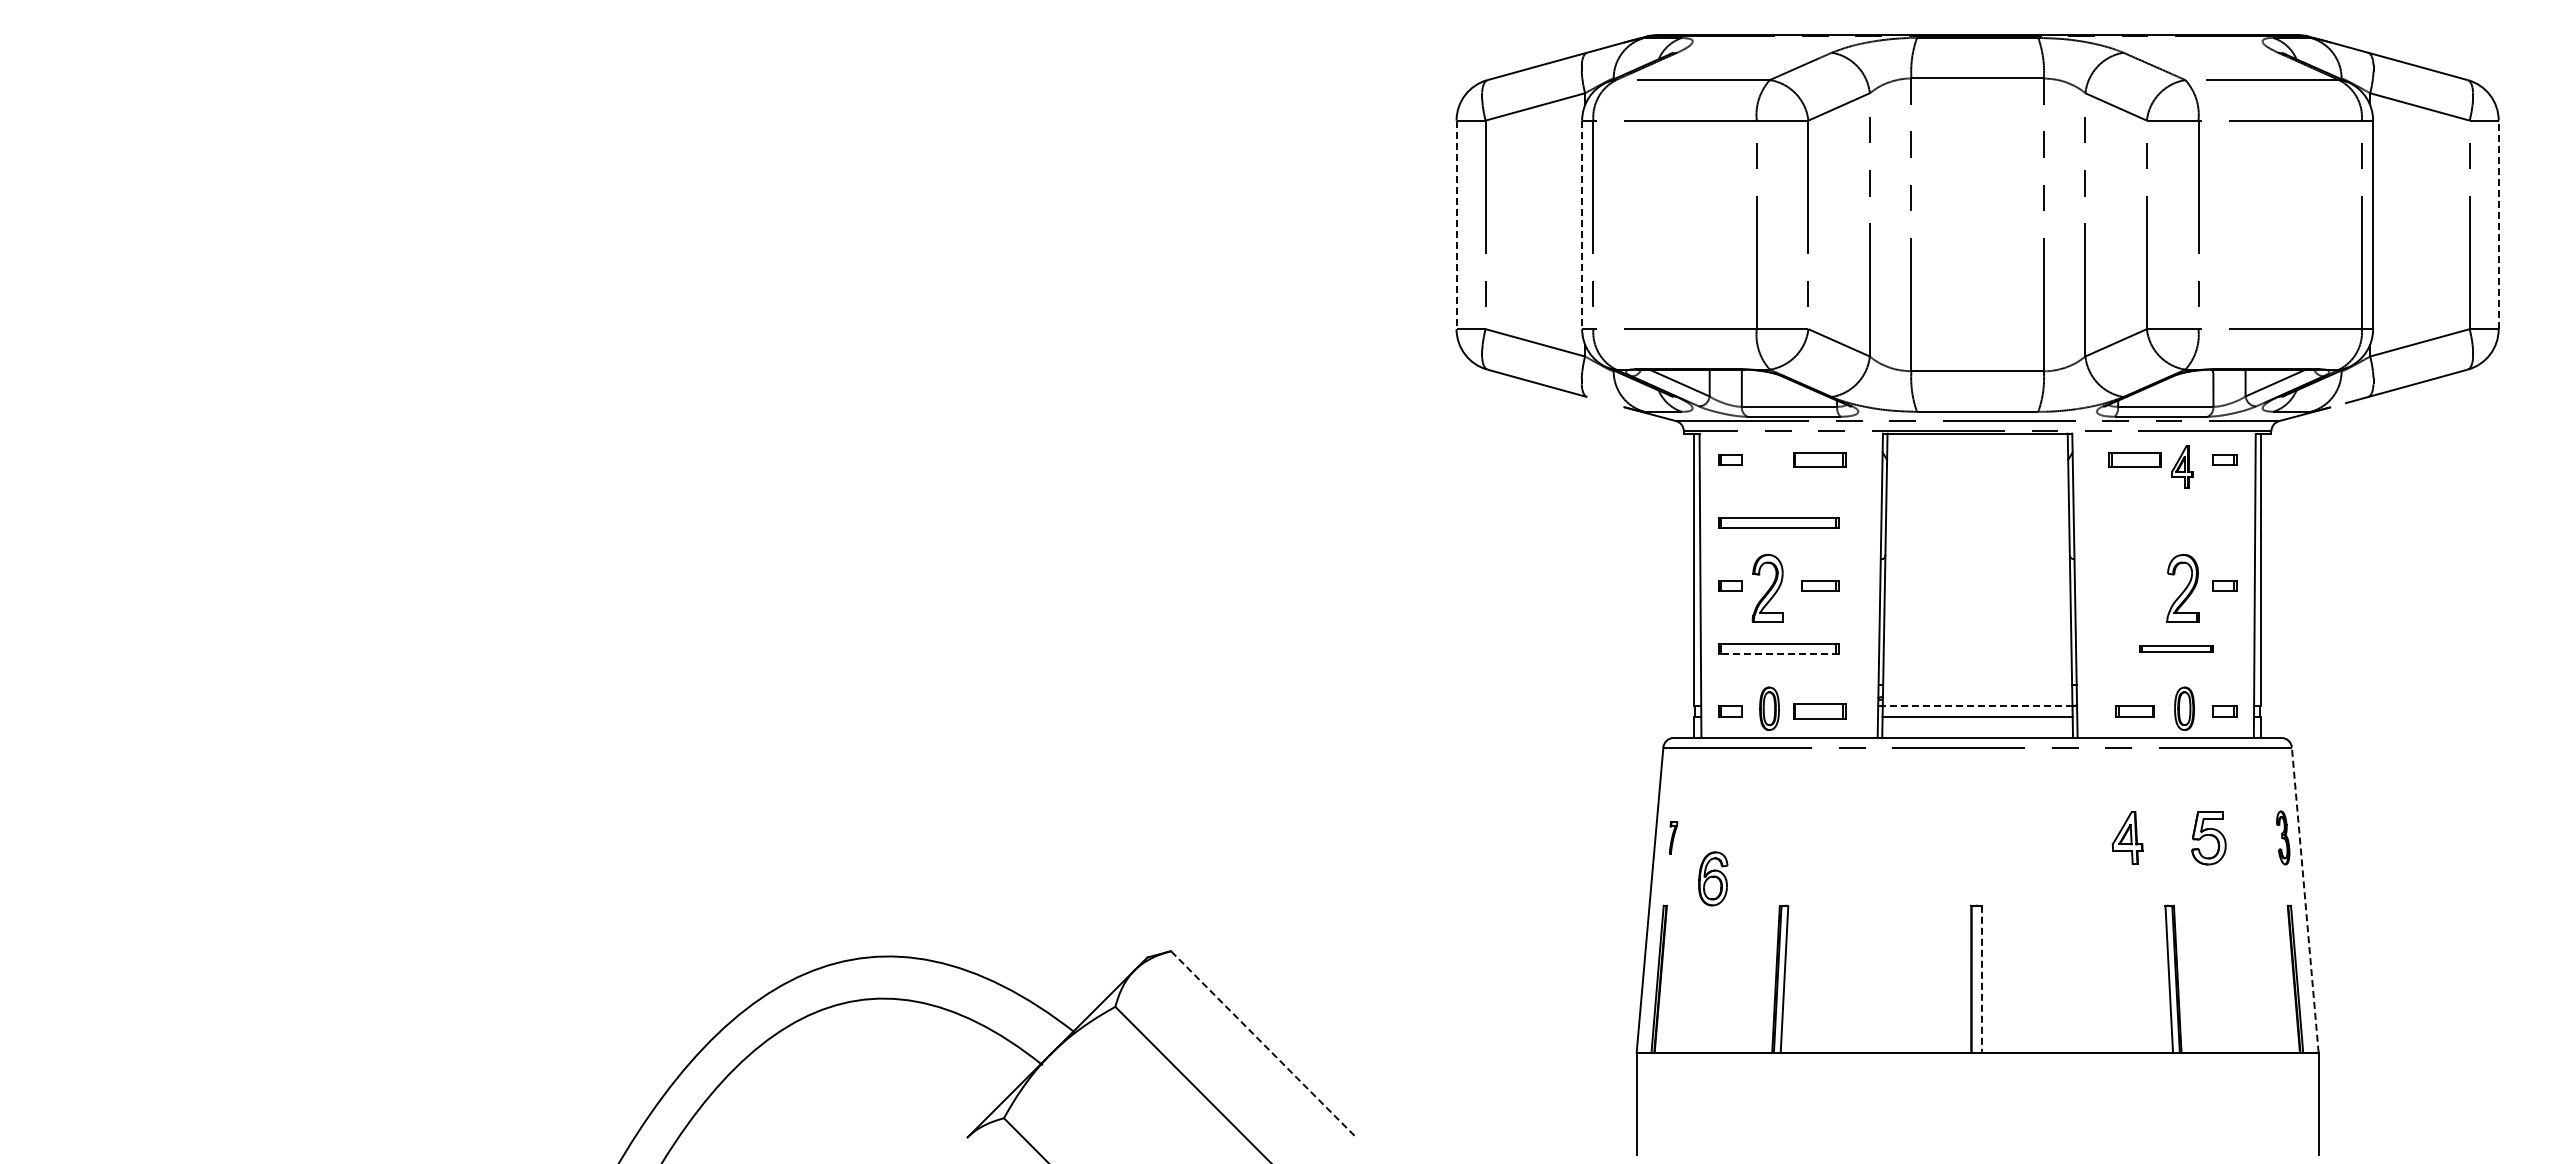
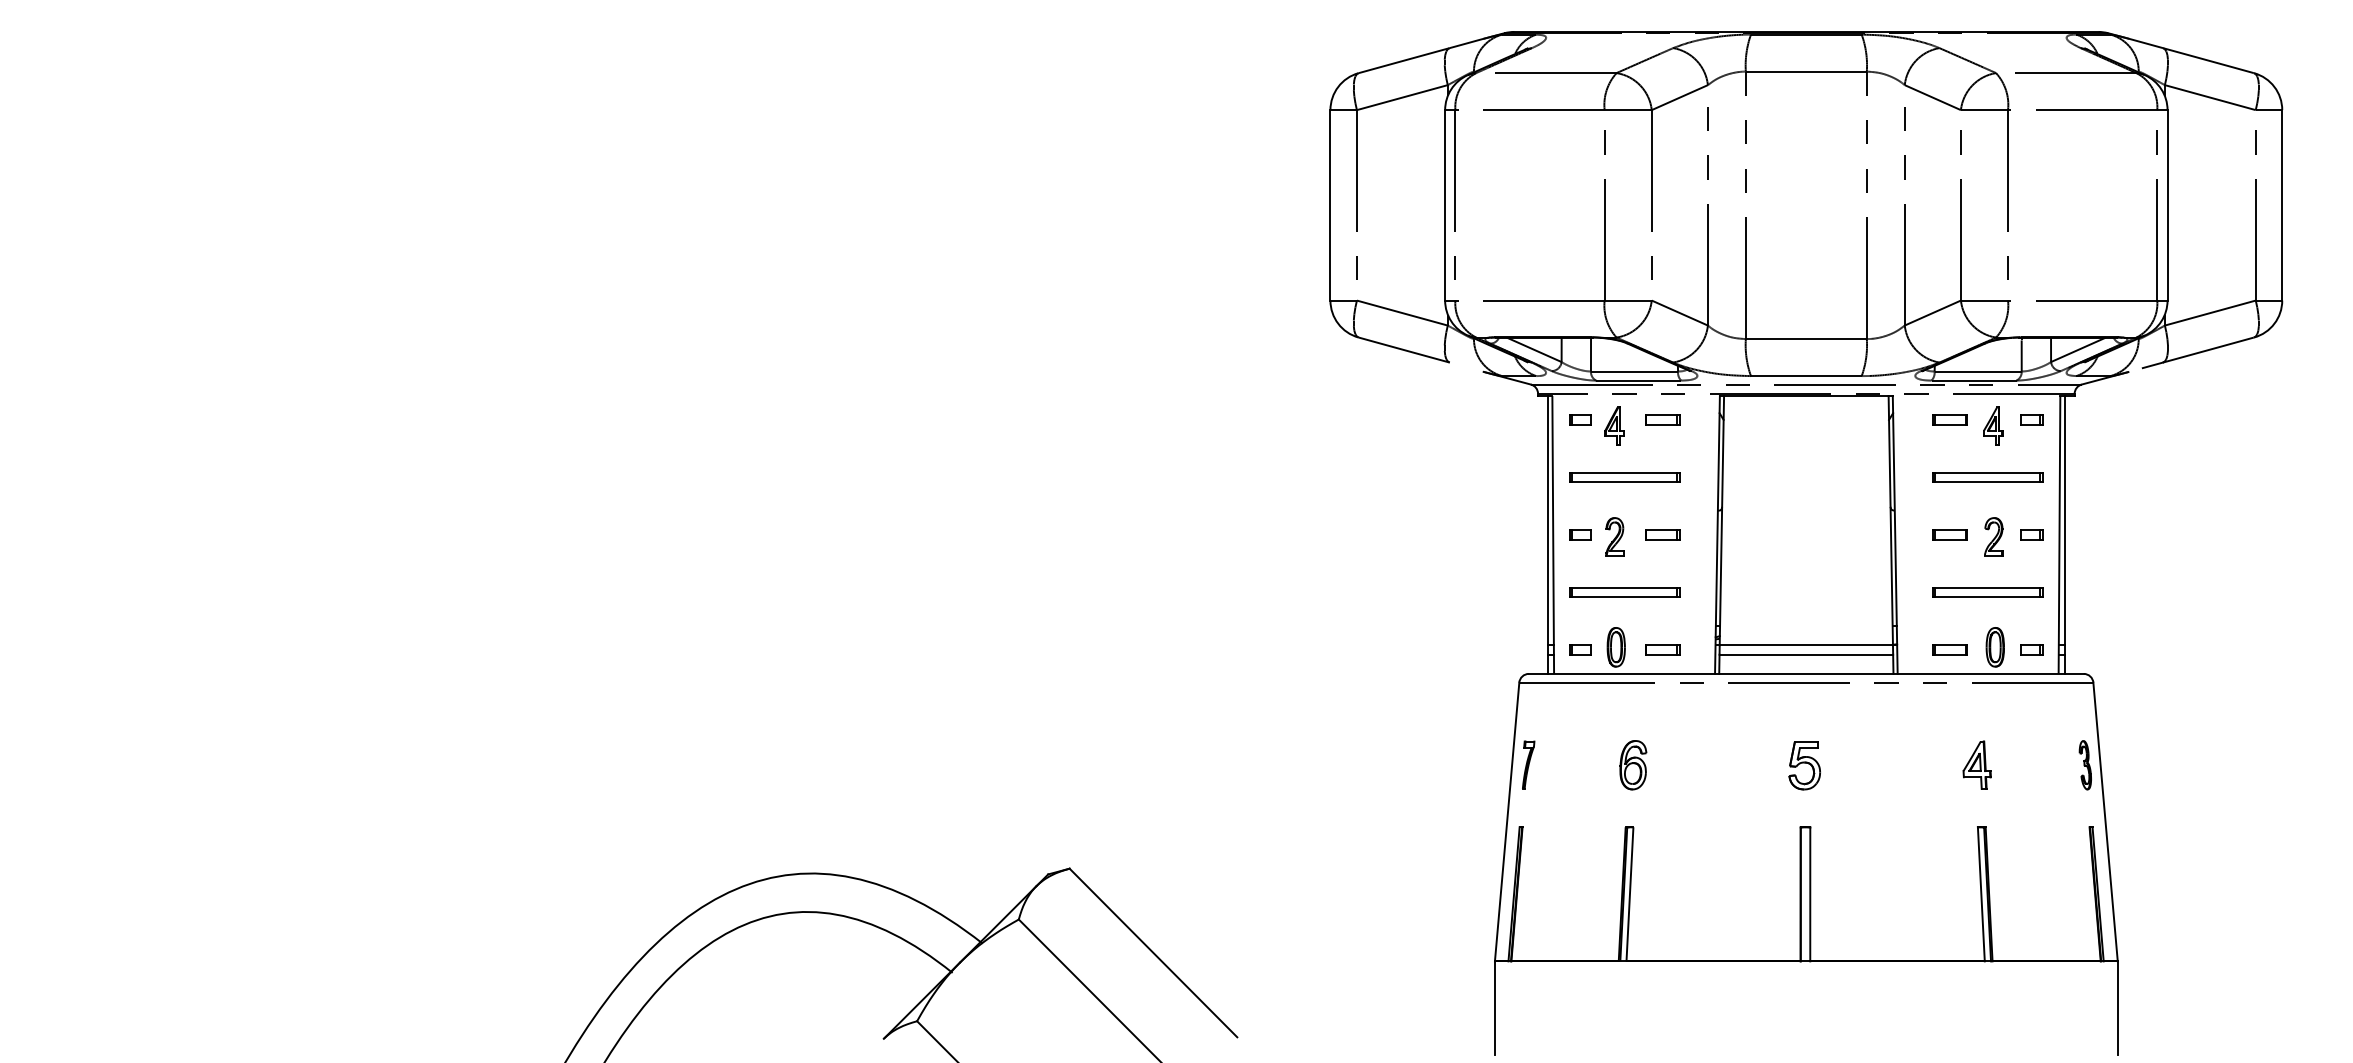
line: (2498, 224) -> (2282, 204), dashed -> solid
line: (1456, 225) -> (1330, 205), dashed -> solid
line: (1582, 225) -> (1445, 205), dashed -> solid
part: (1820, 459) -> (1662, 419), size x0.71
part: (2134, 459) -> (1949, 419), size x0.71
part: (1767, 466) -> (1614, 426), added
part: (2176, 522) -> (1987, 477), added
part: (2134, 585) -> (1949, 534), added
part: (1767, 587) -> (1614, 536), size x0.62
part: (2182, 587) -> (1993, 536), size x0.62
part: (2176, 648) -> (1987, 592), size x1.67
line: (1778, 654) -> (1624, 597), dashed -> solid
line: (1977, 706) -> (1806, 645), dashed -> solid
part: (1820, 711) -> (1662, 649), size x0.71
part: (1673, 837) -> (1528, 764), size x1.67
part: (2127, 837) -> (1977, 764), moved
part: (2208, 838) -> (1804, 765), moved
part: (1713, 878) -> (1633, 764), moved
line: (2305, 899) -> (2105, 821), dashed -> solid
line: (1981, 979) -> (1809, 894), dashed -> solid
line: (1262, 1043) -> (1153, 952), dashed -> solid

